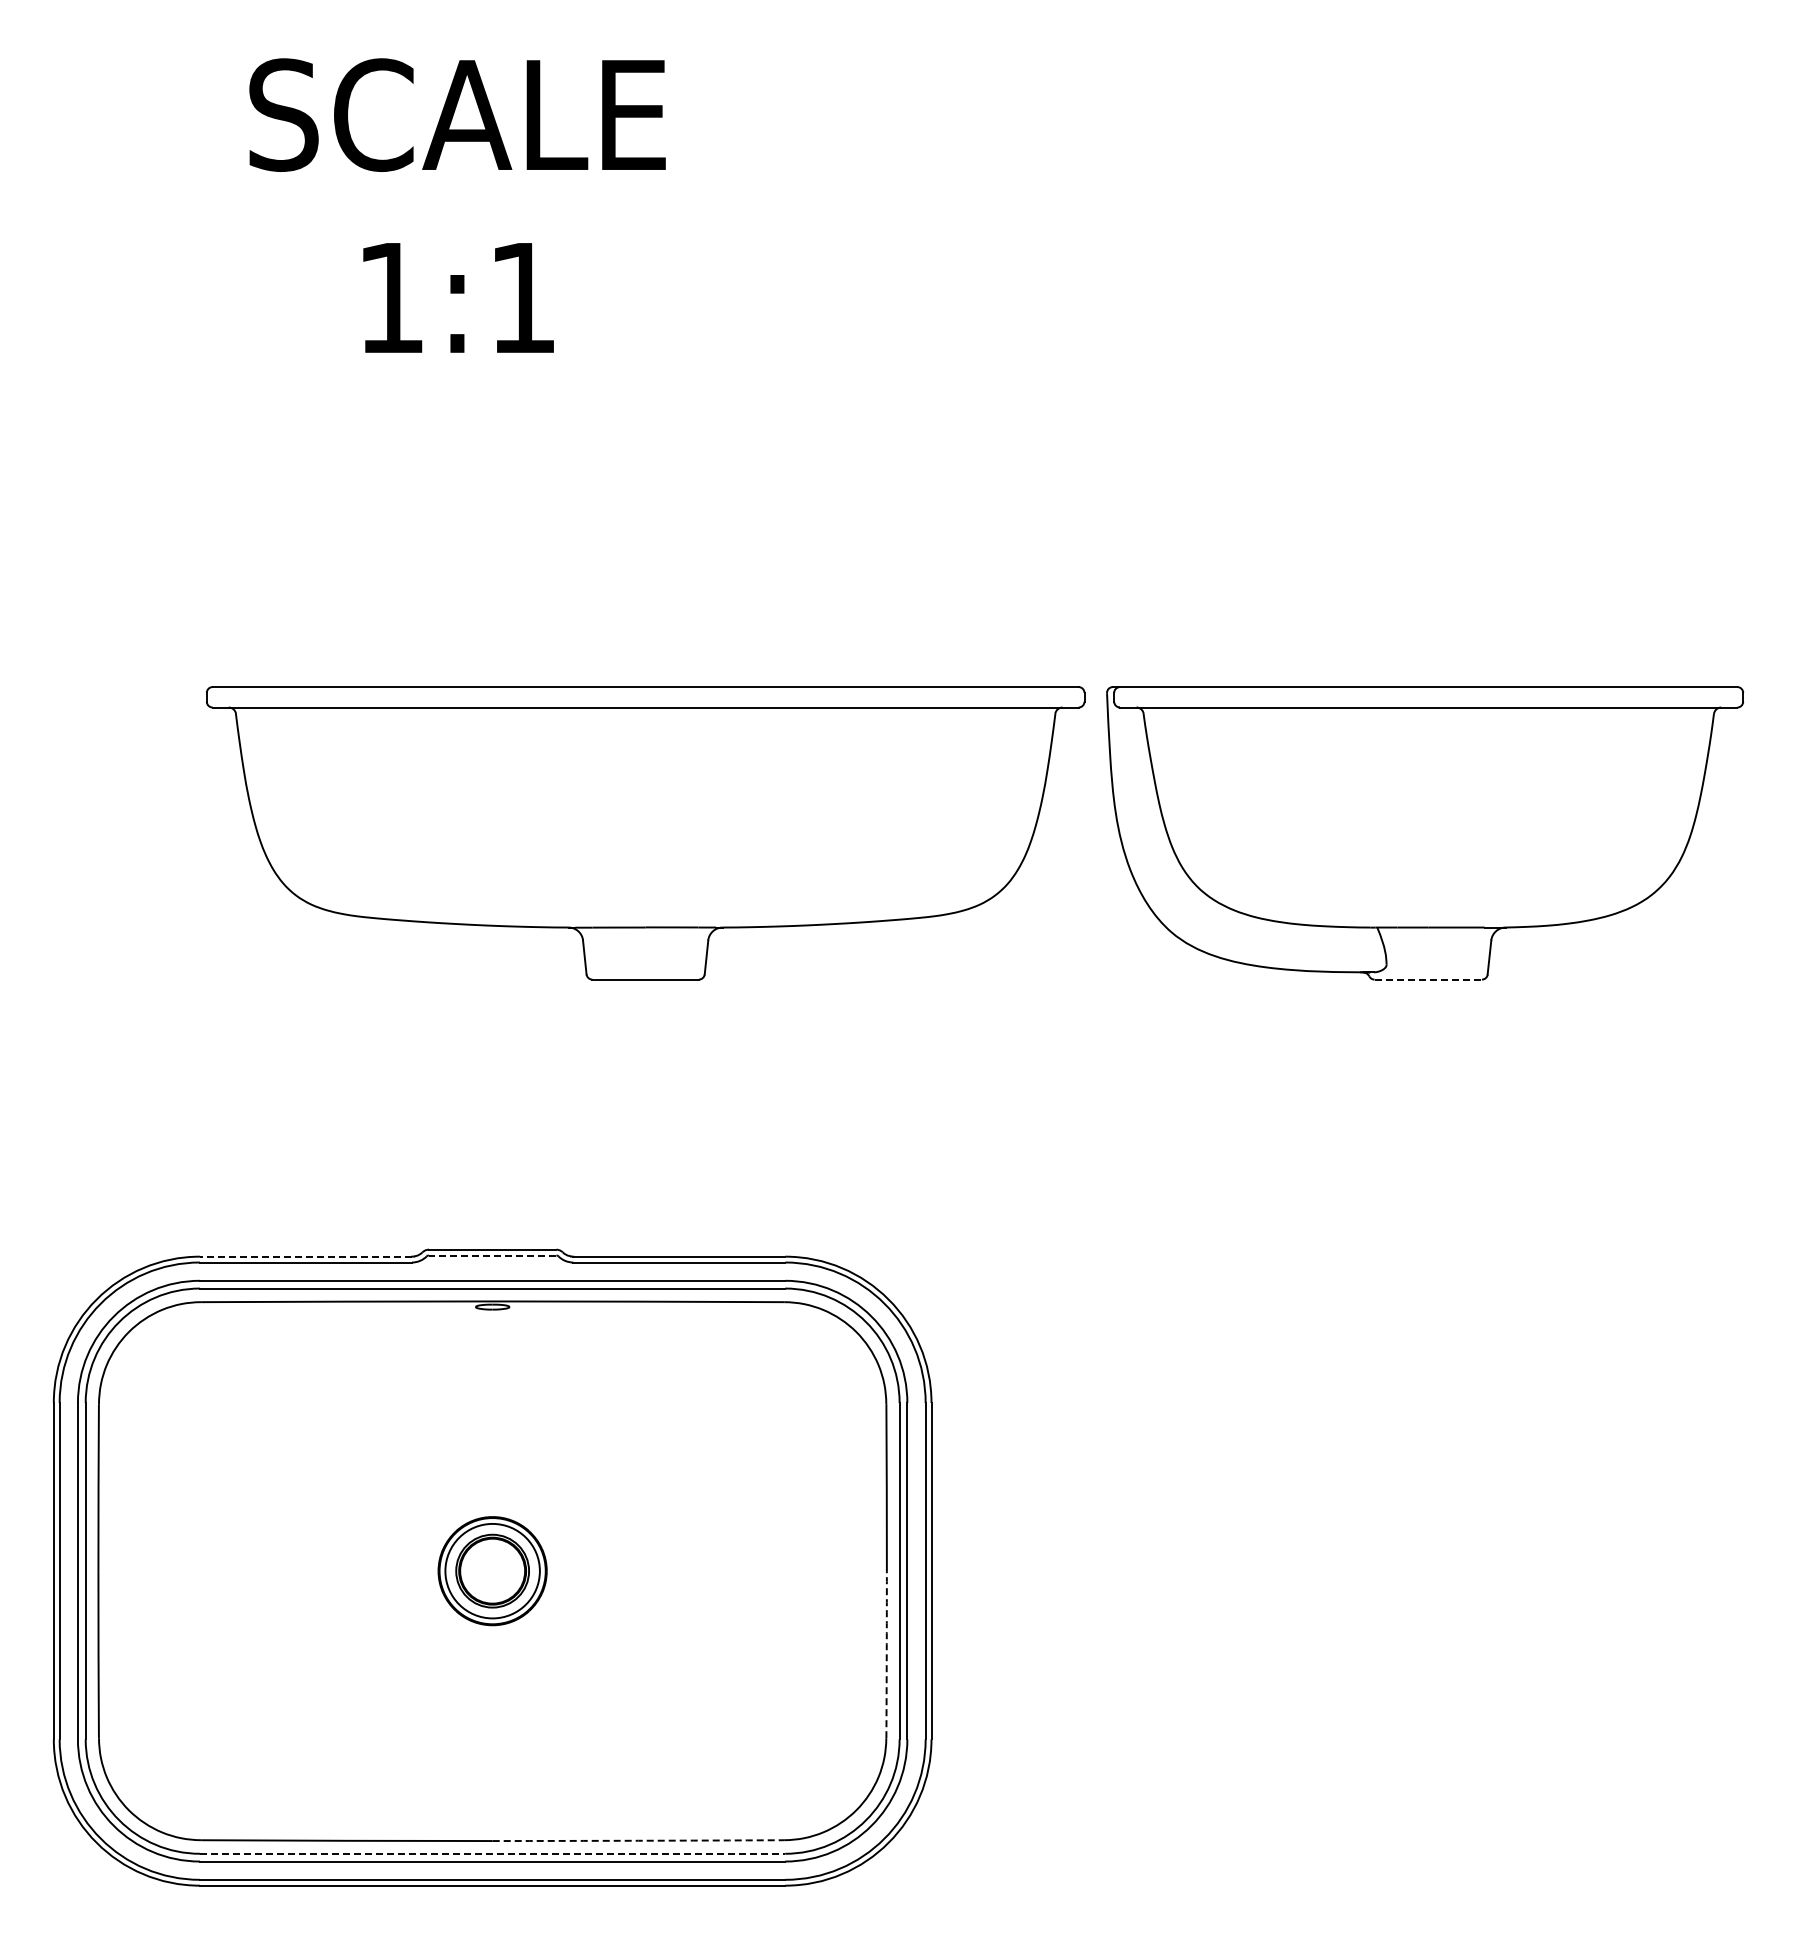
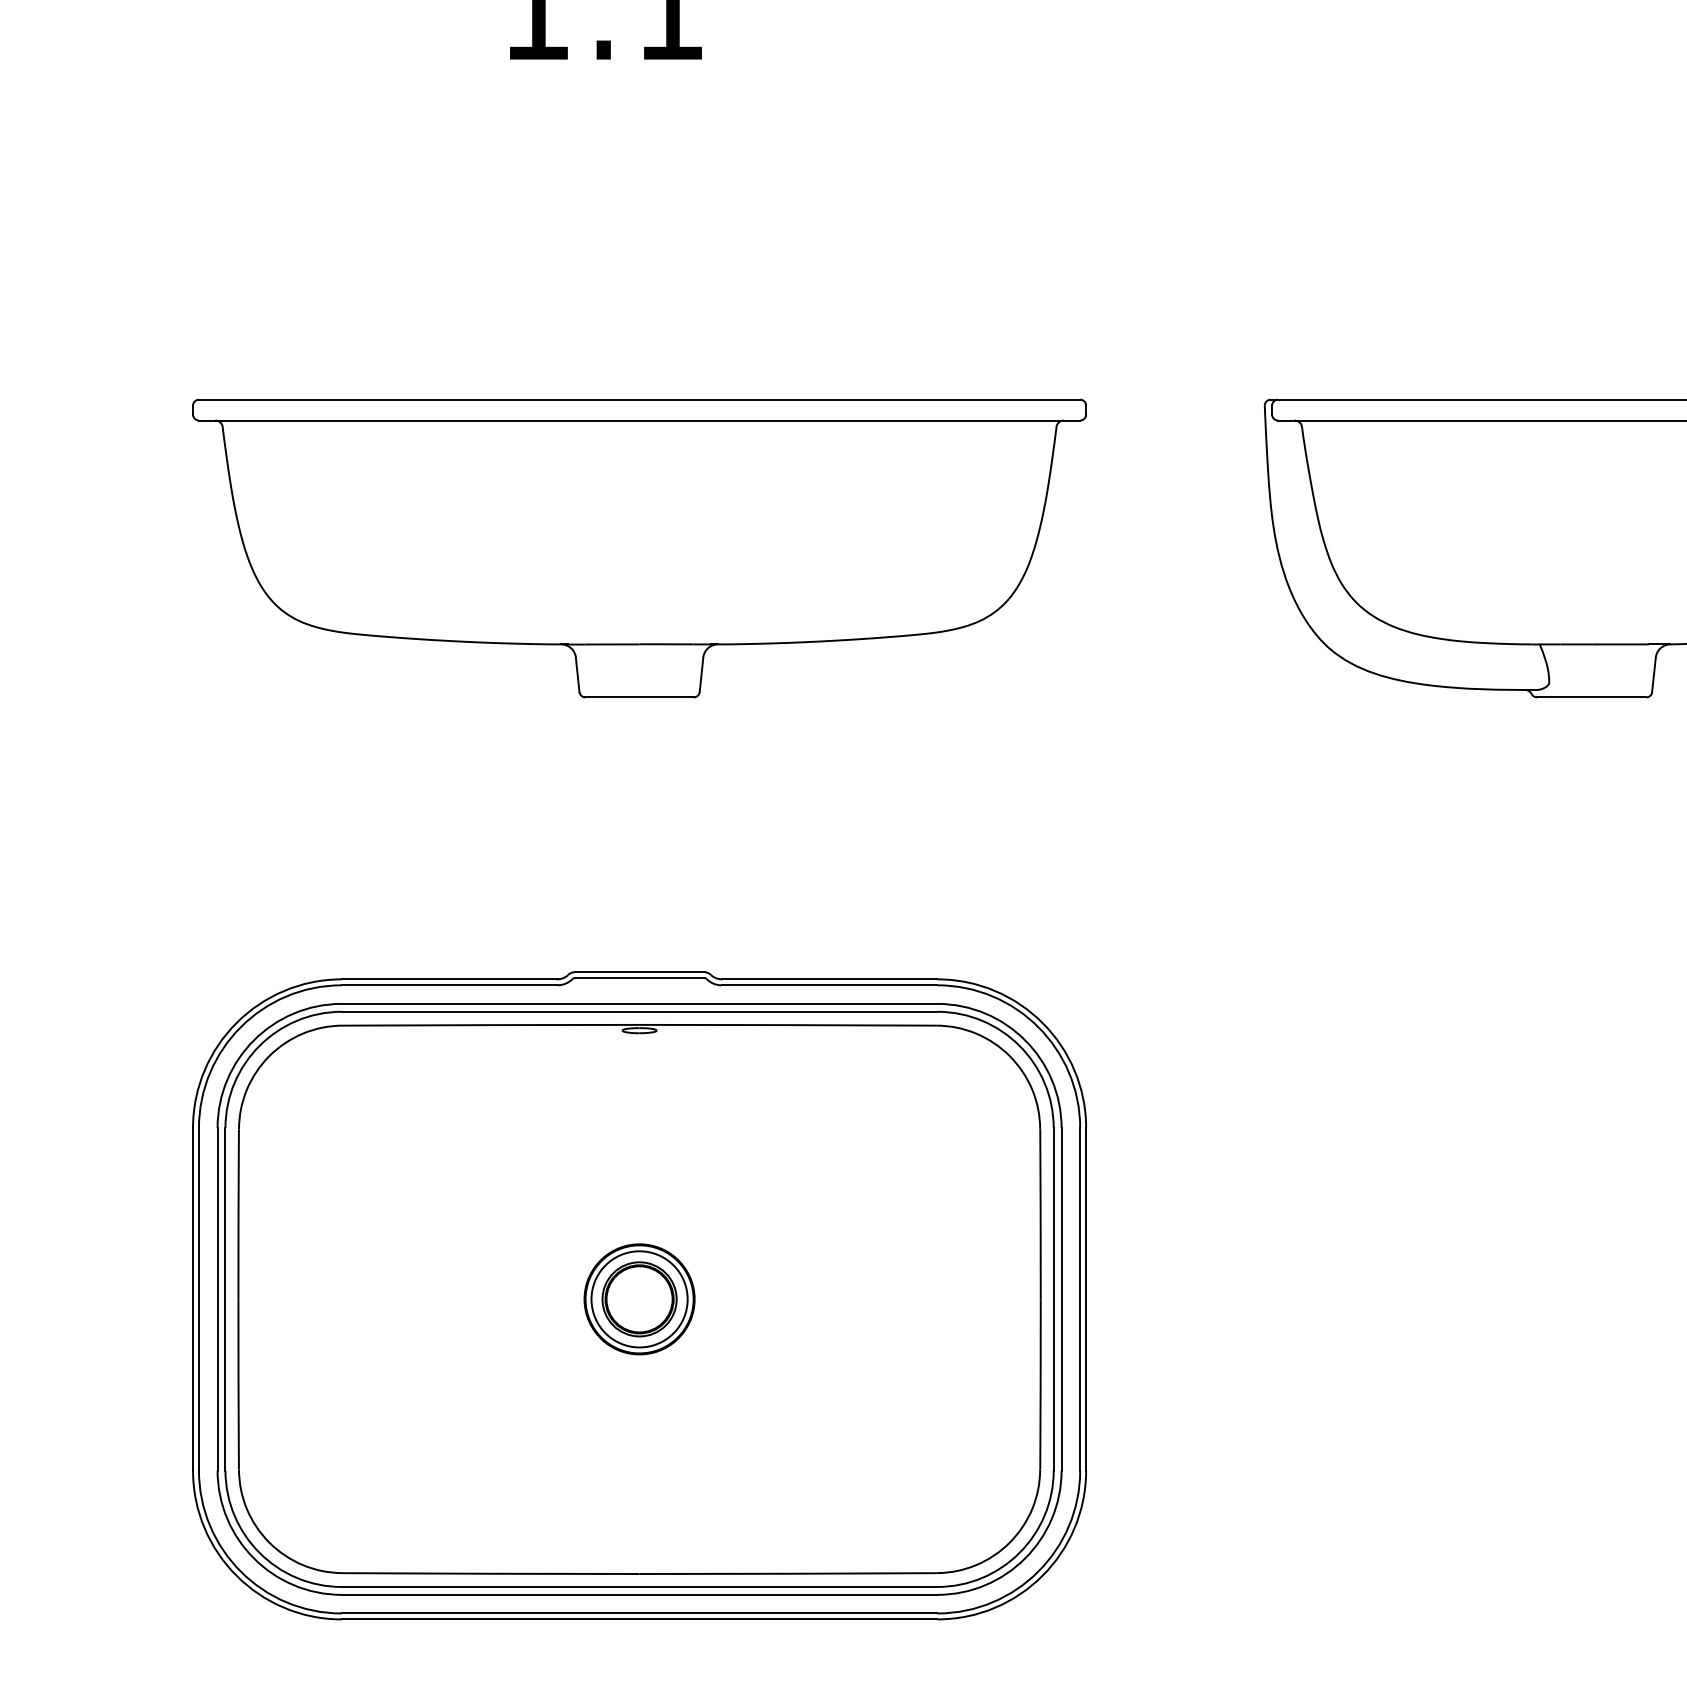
part: (645, 833) -> (639, 548), moved
line: (1428, 979) -> (1591, 697), dashed -> solid
line: (492, 1255) -> (639, 978), dashed -> solid
line: (306, 1256) -> (450, 979), dashed -> solid
arc: (886, 1654) -> (1040, 1384), dashed -> solid
arc: (638, 1840) -> (788, 1573), dashed -> solid
line: (492, 1853) -> (639, 1586), dashed -> solid

